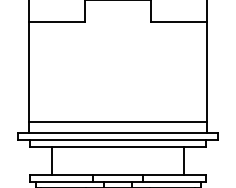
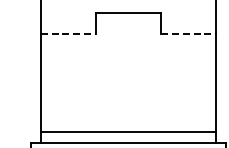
line: (57, 22) -> (69, 34), solid -> dashed
line: (179, 22) -> (189, 34), solid -> dashed

